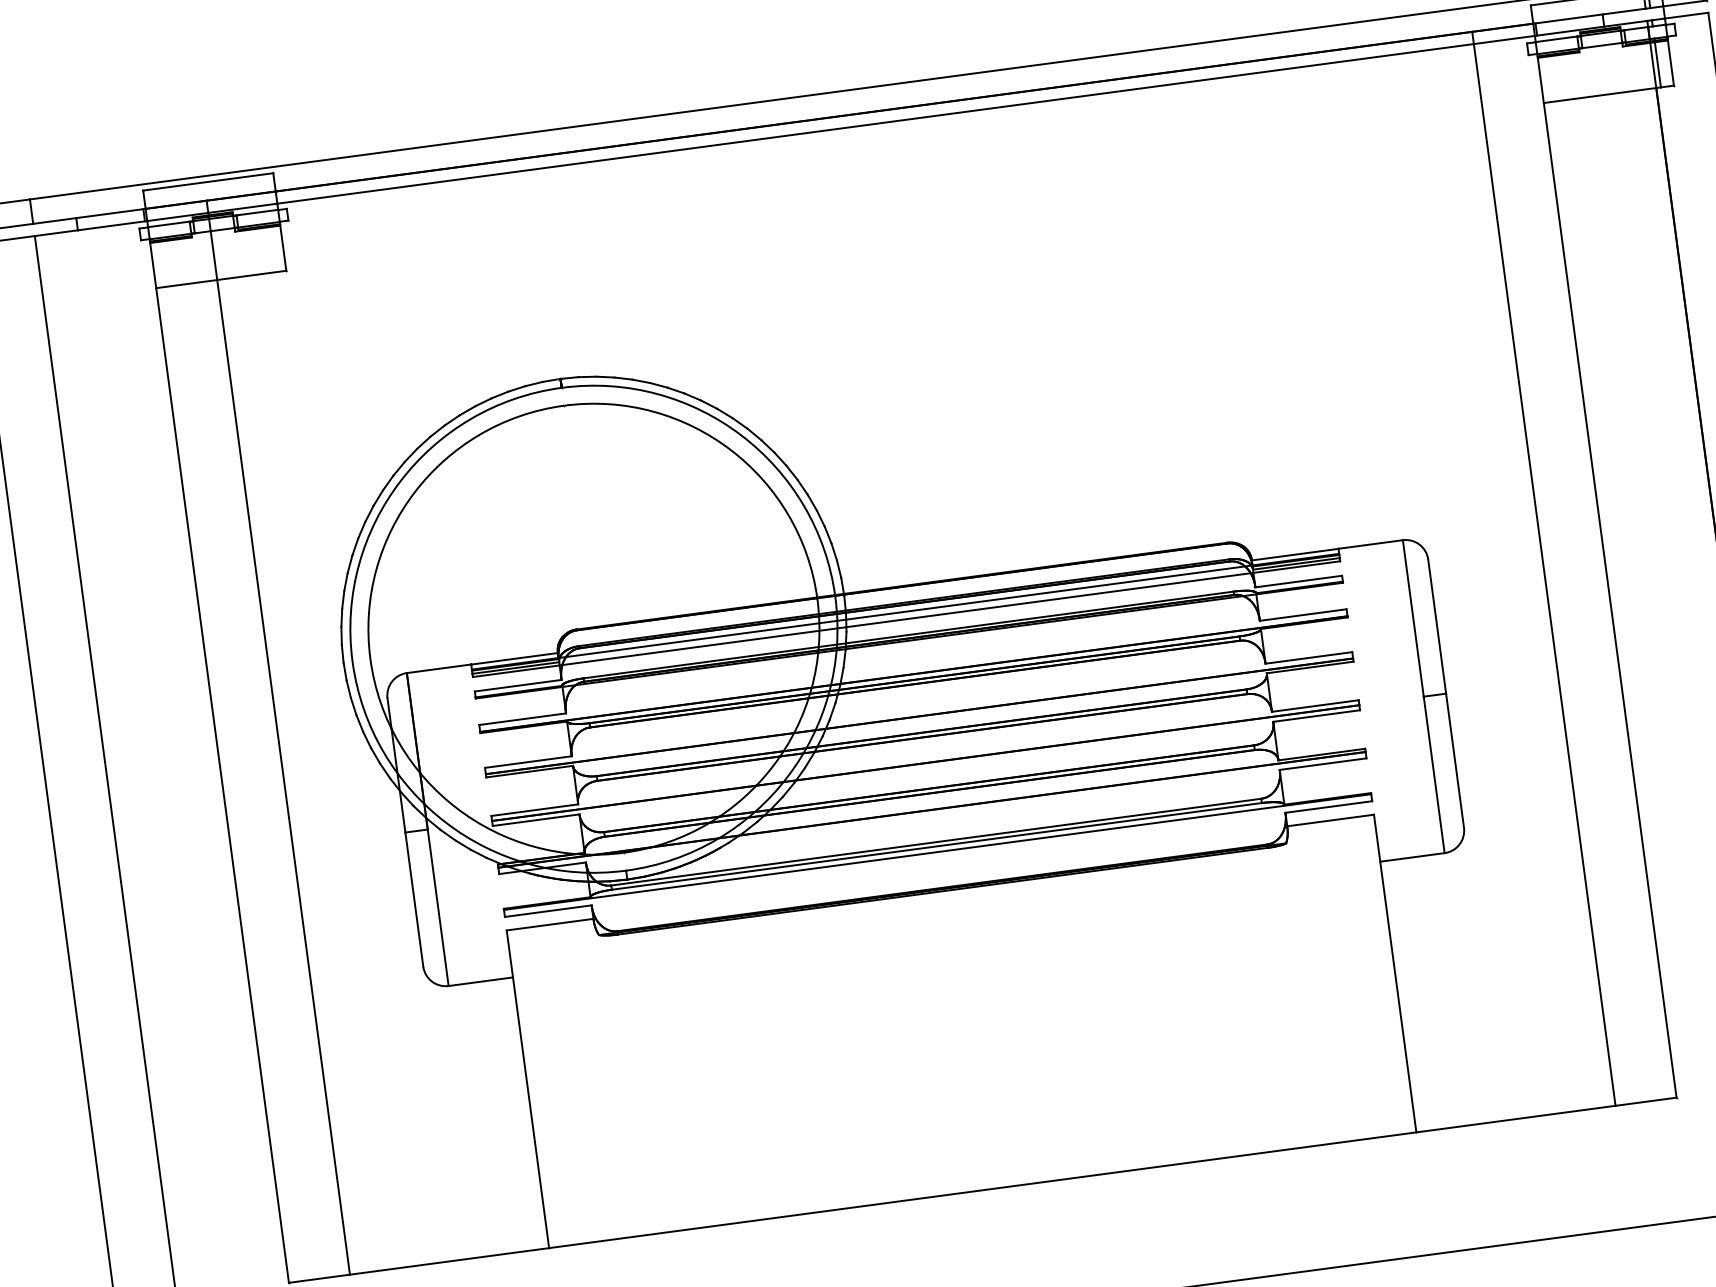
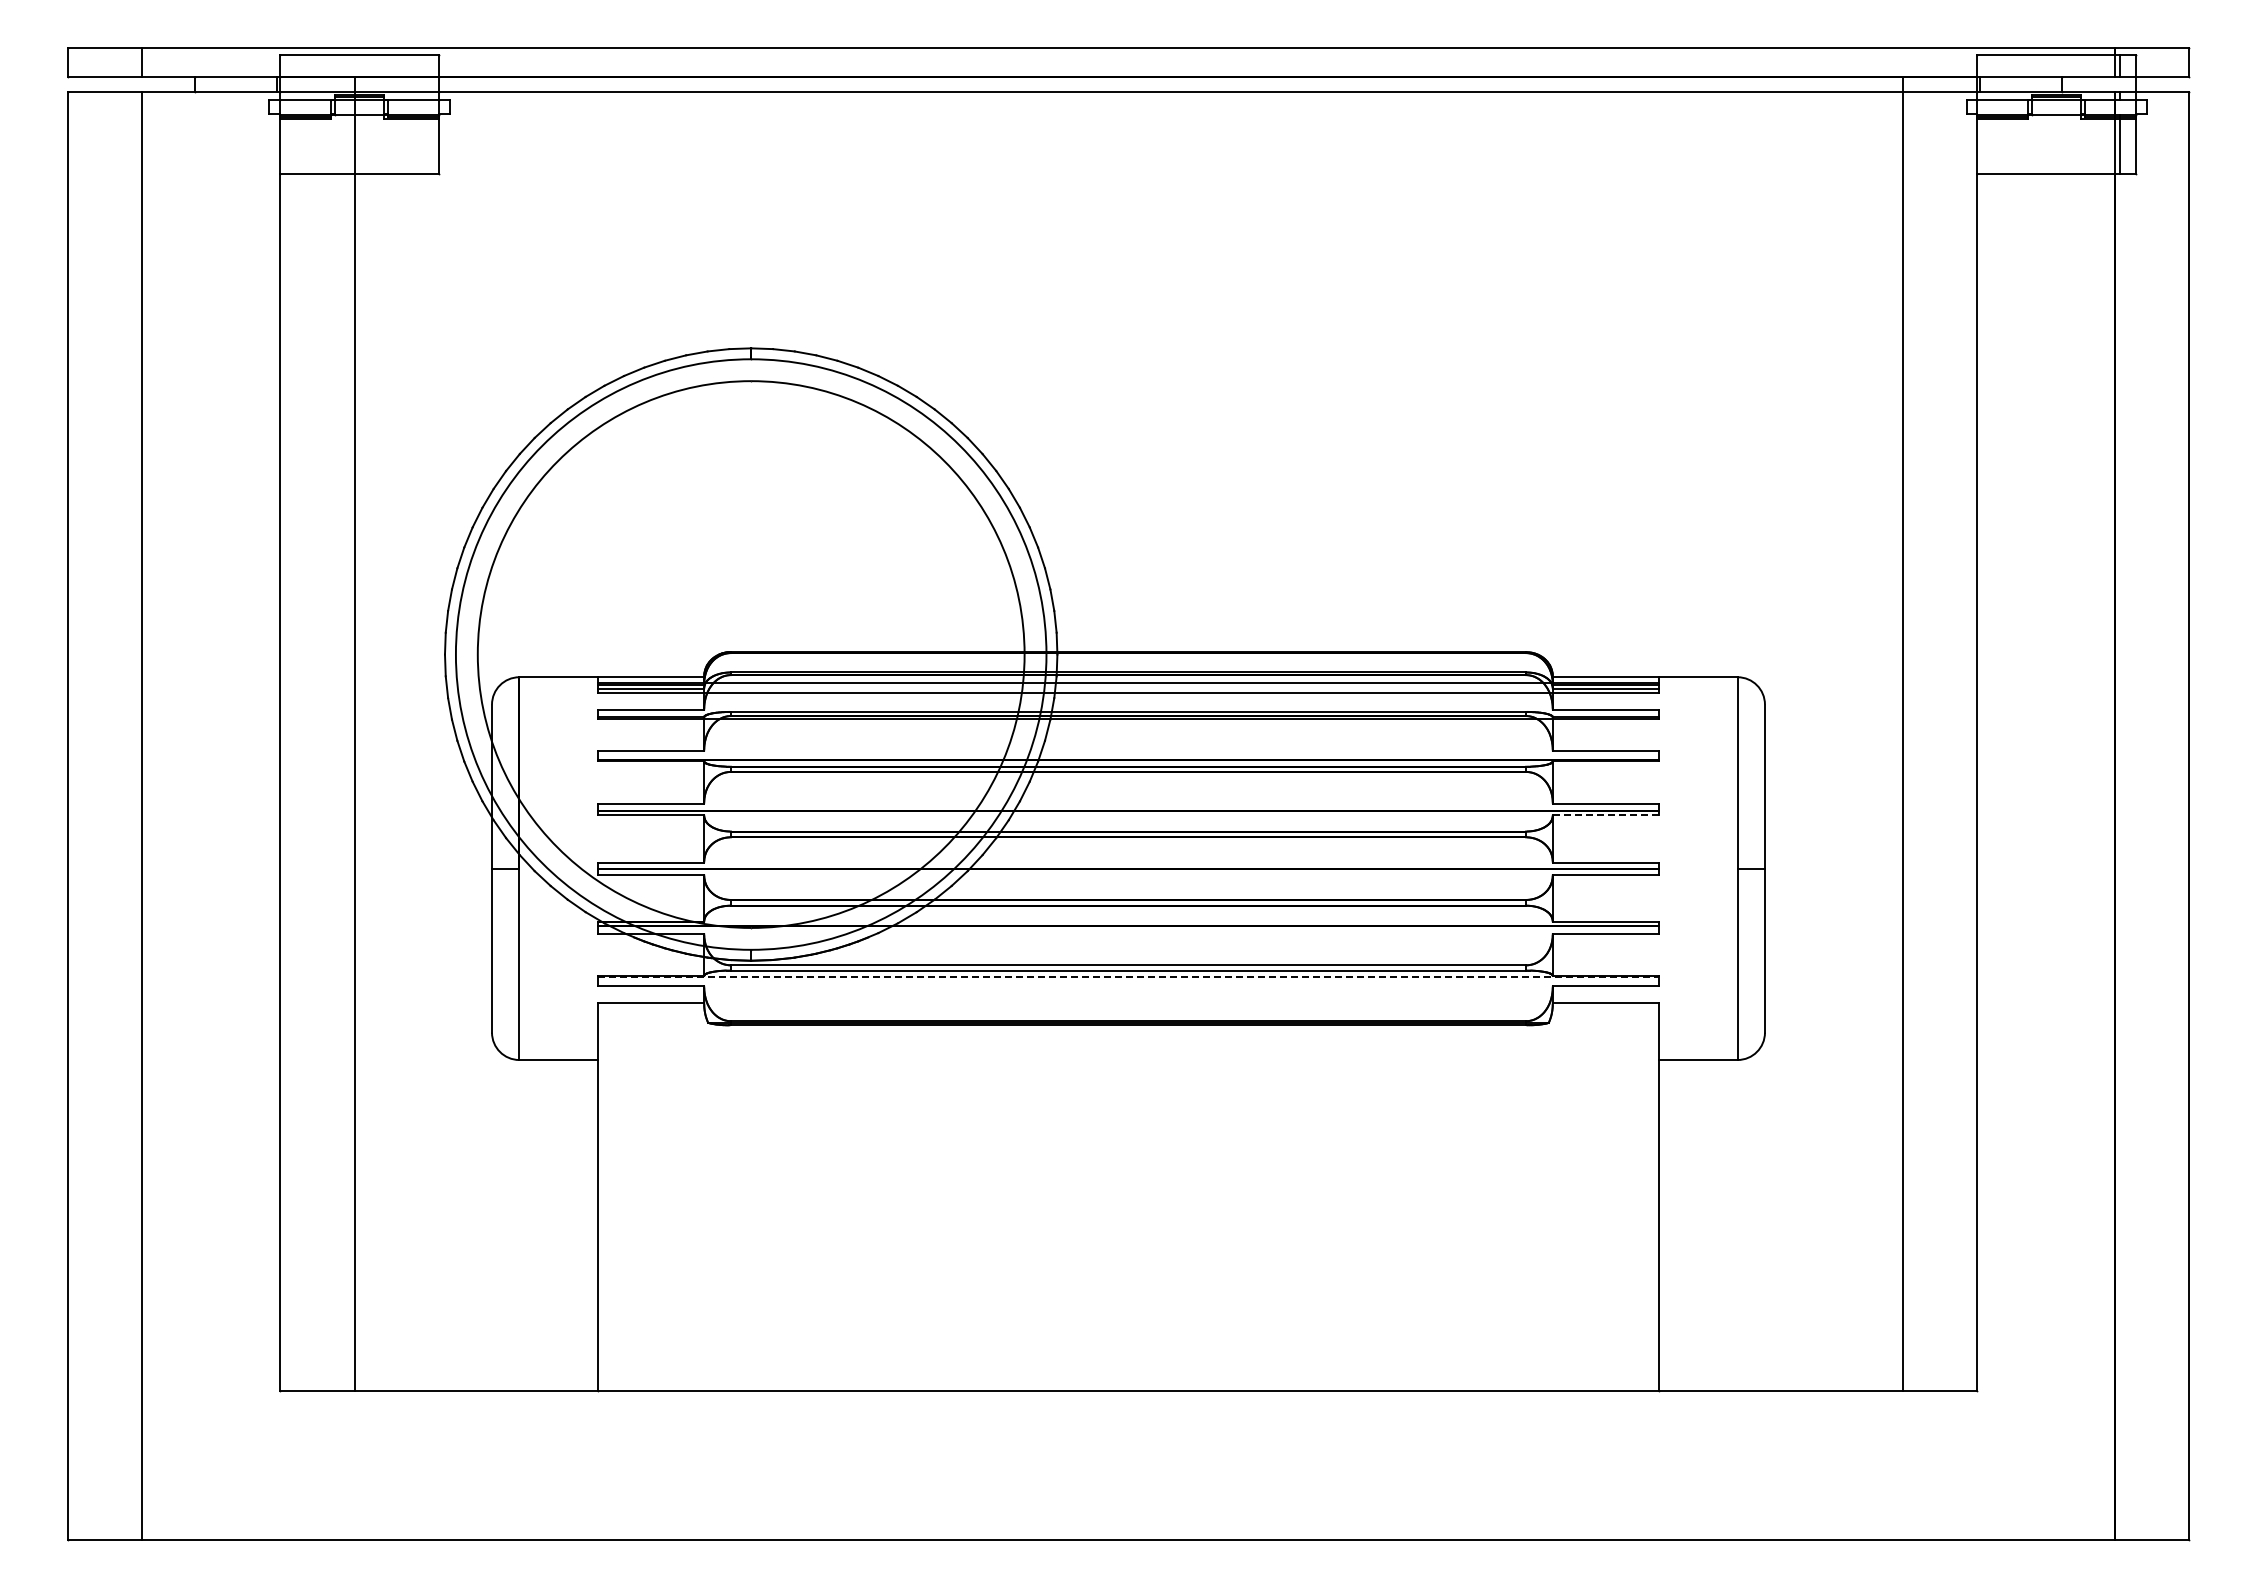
line: (1309, 667) -> (1605, 815), solid -> dashed
line: (937, 852) -> (1128, 977), solid -> dashed

